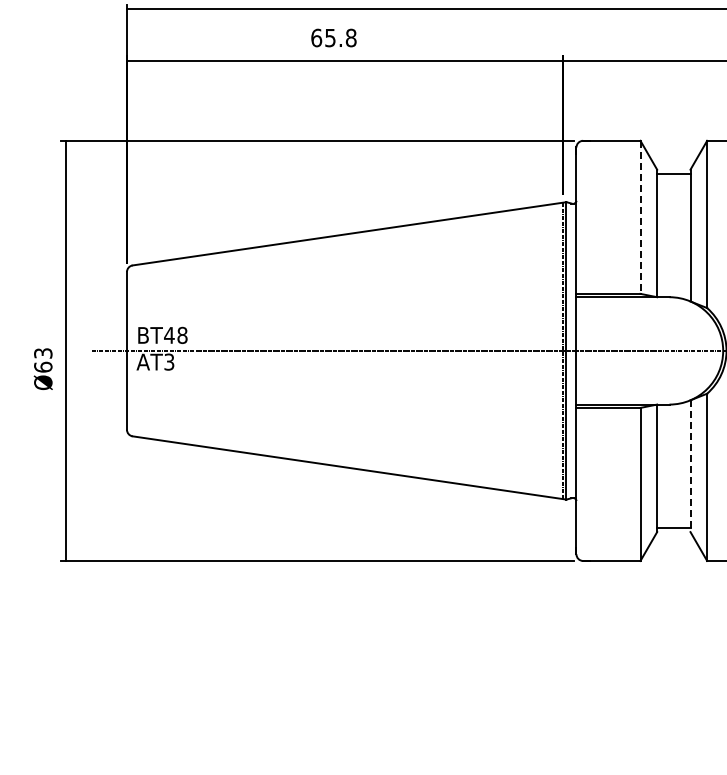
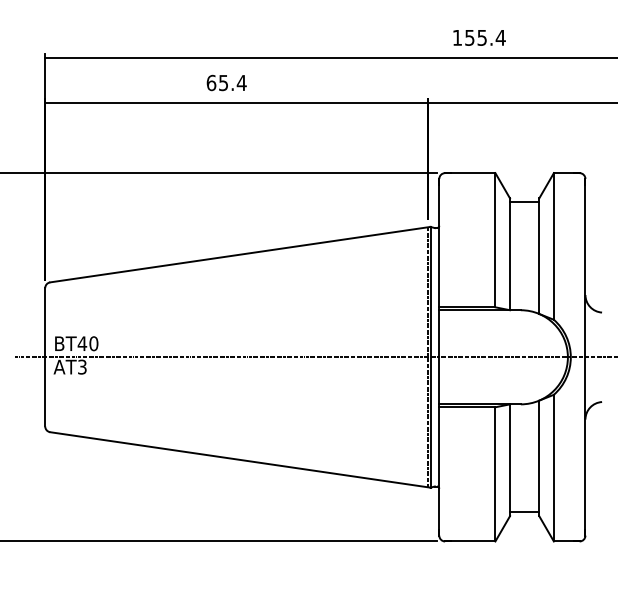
text: (350, 37) -> (241, 82), 65.8 -> 65.4
line: (640, 217) -> (495, 240), dashed -> solid
text: (182, 335) -> (93, 343), BT48 -> BT40
line: (690, 466) -> (539, 458), dashed -> solid

